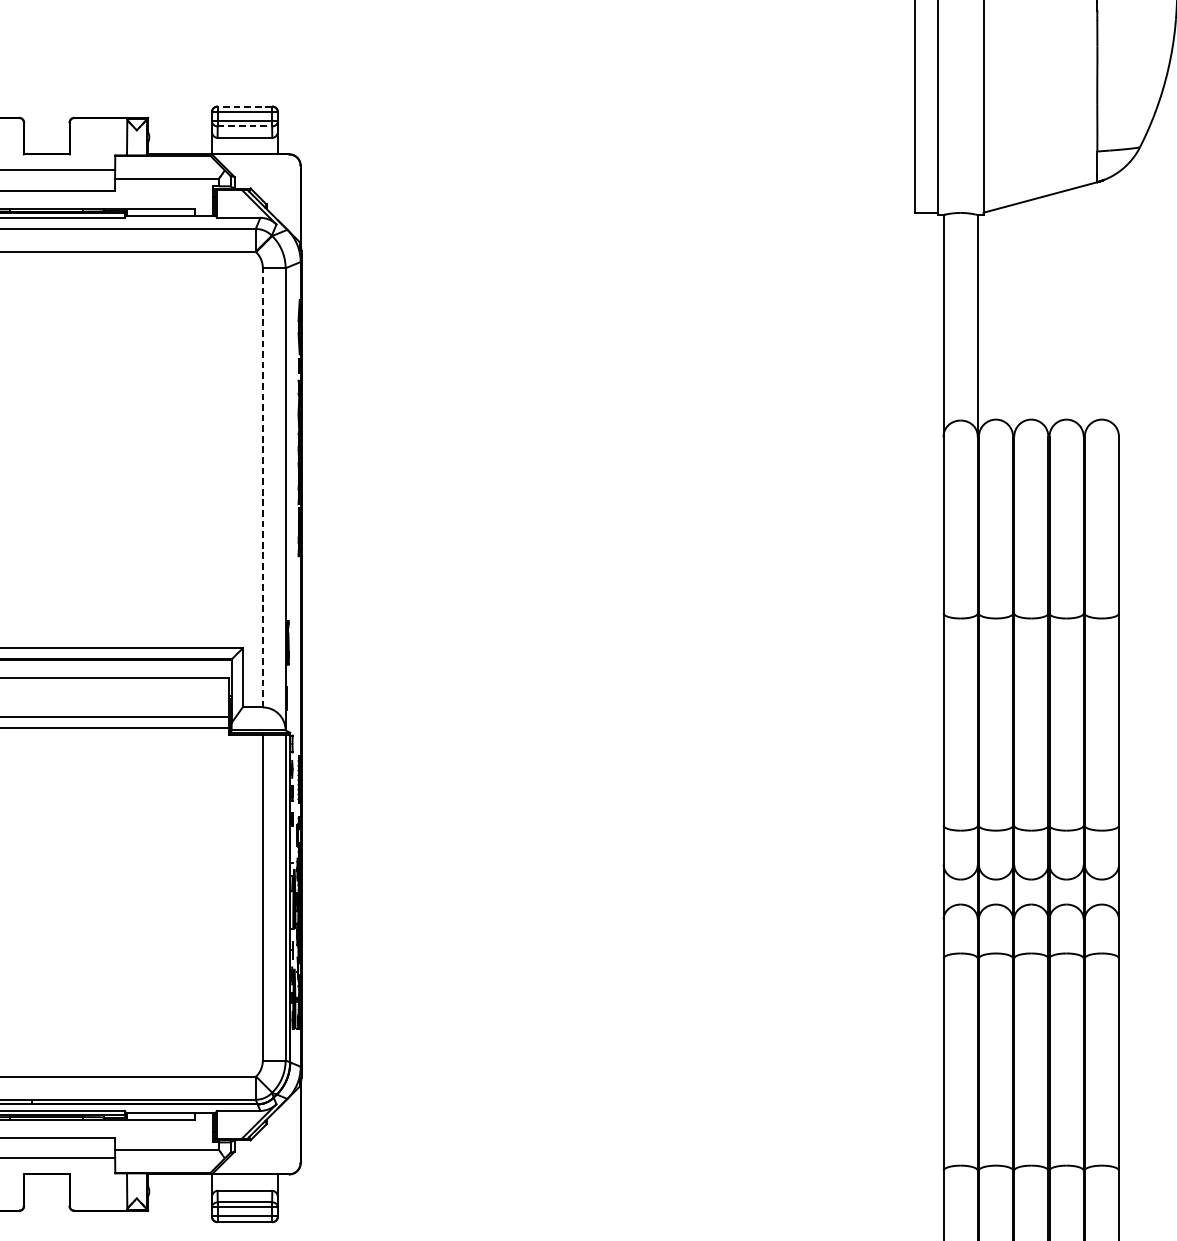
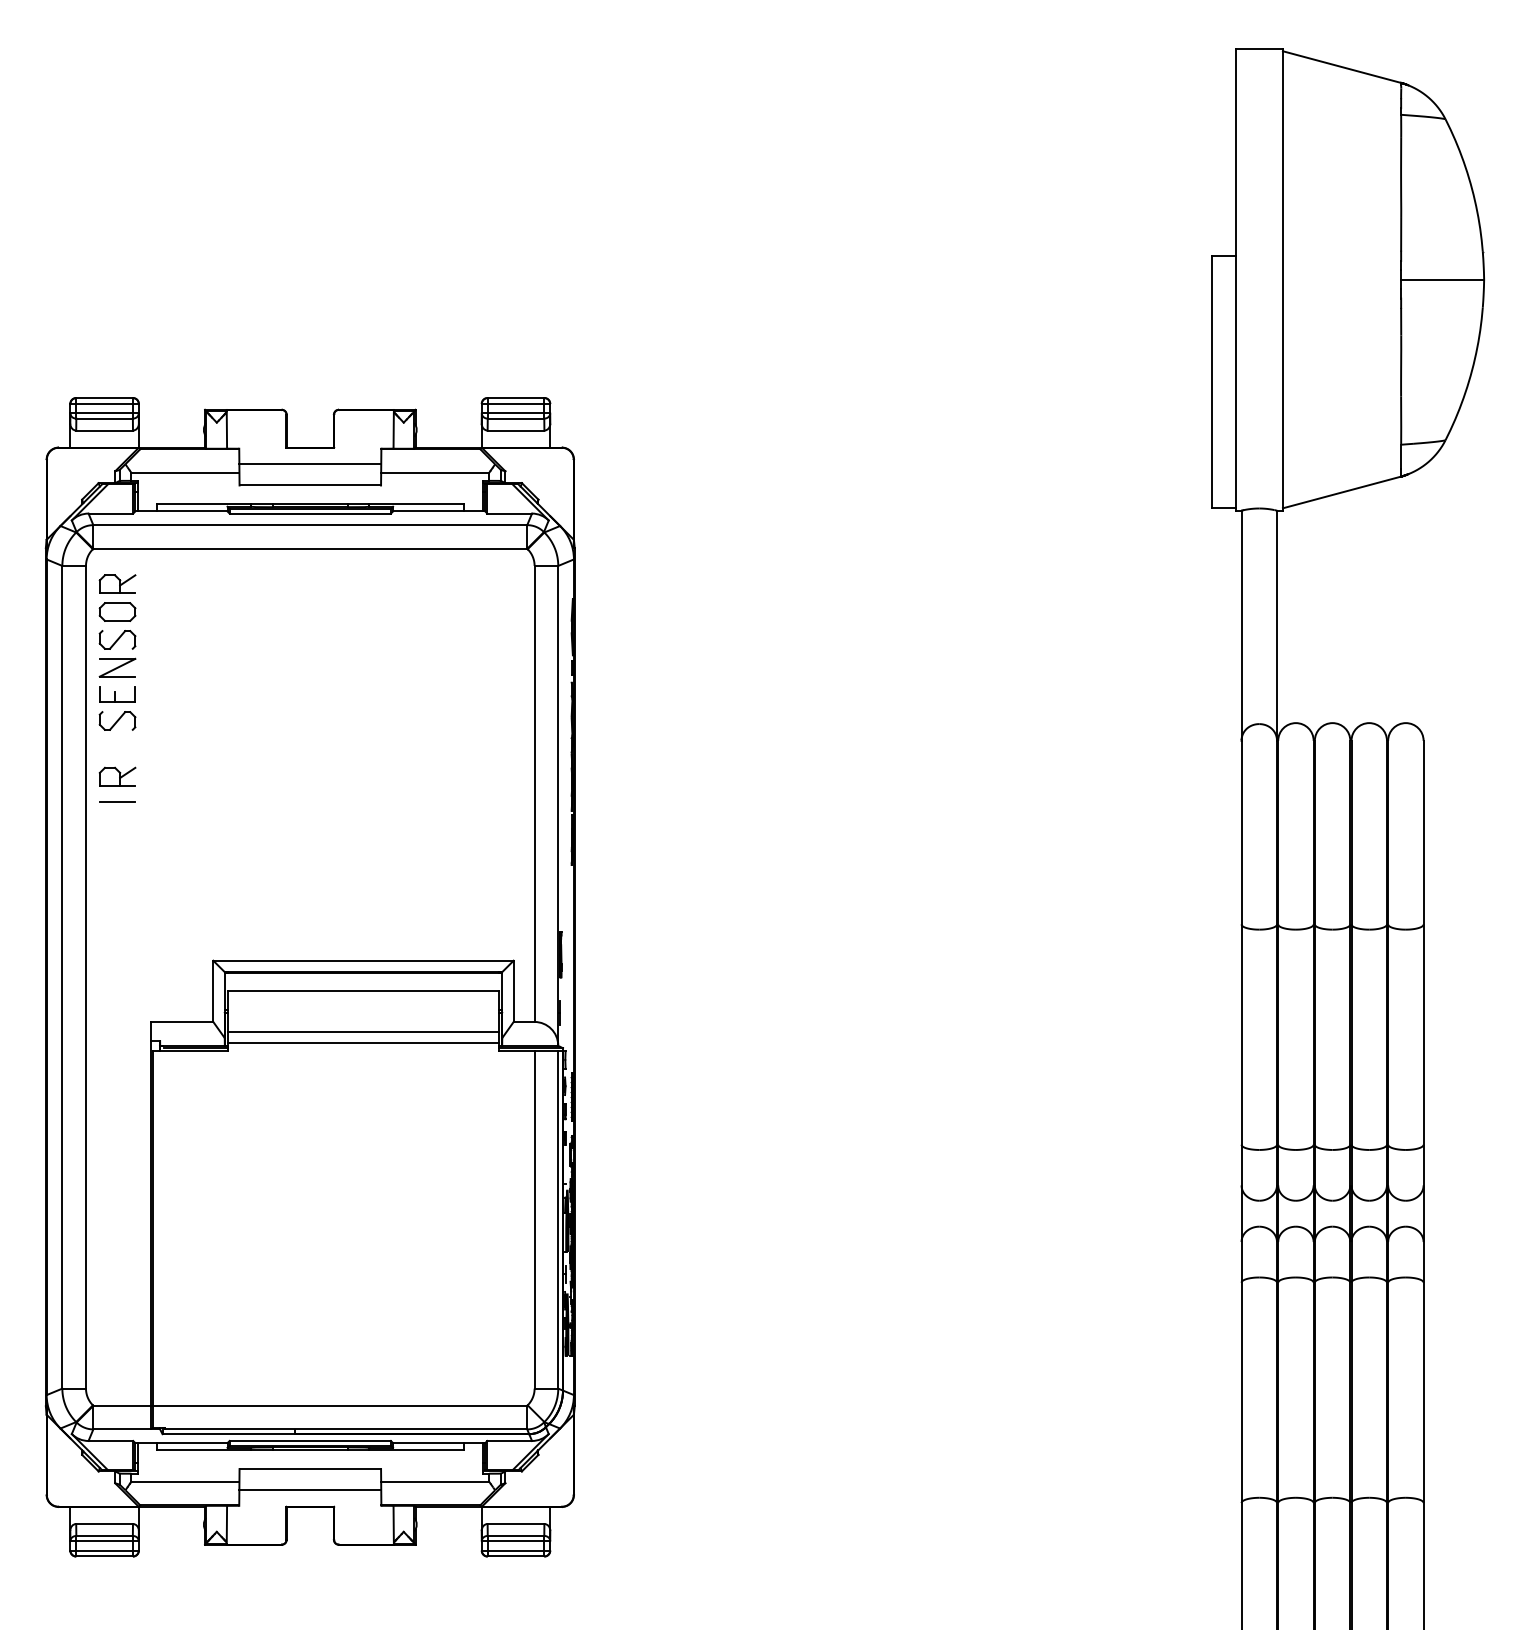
line: (244, 107) -> (515, 398), dashed -> solid
line: (245, 126) -> (516, 418), dashed -> solid
line: (262, 487) -> (534, 793), dashed -> solid

